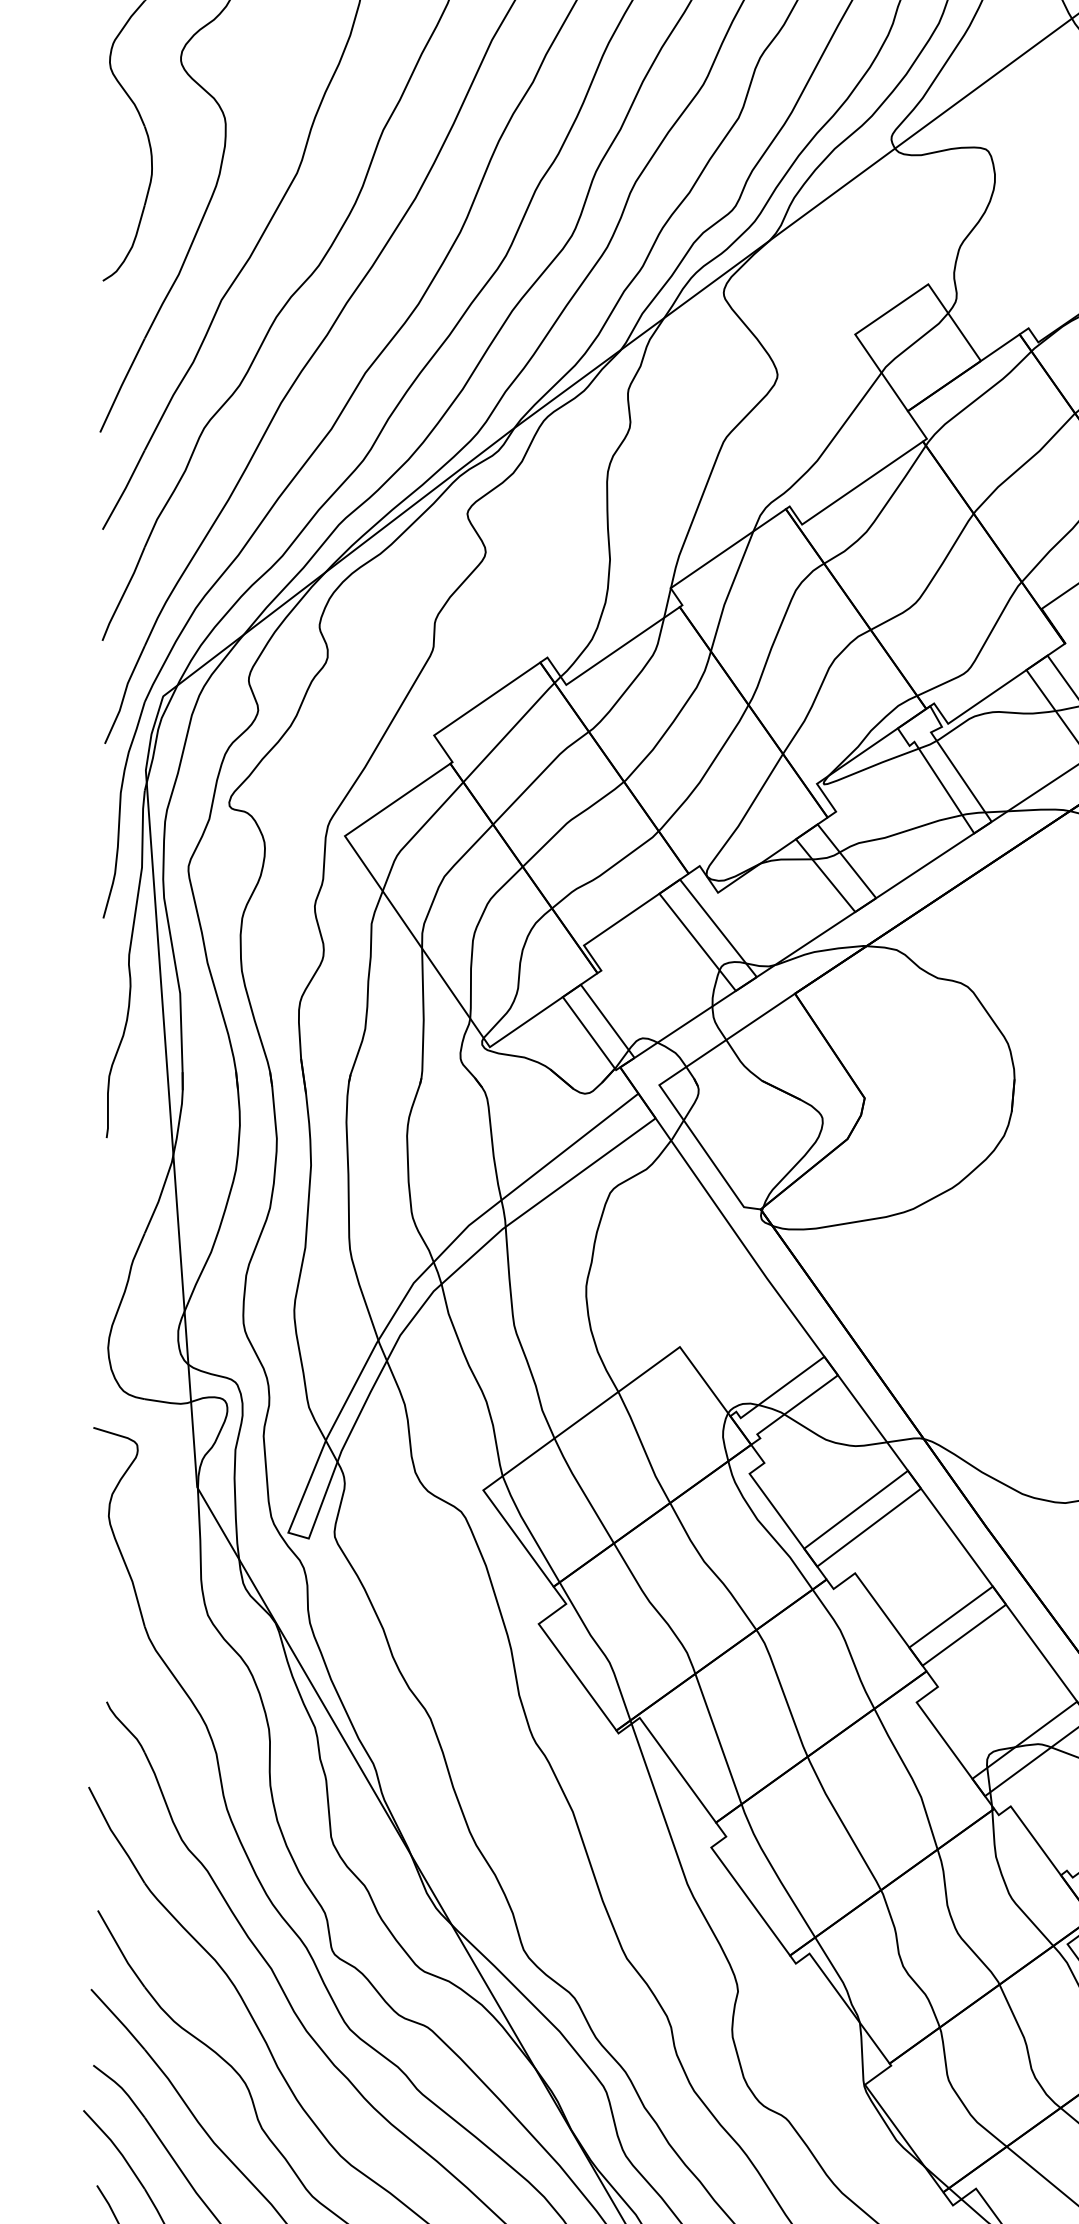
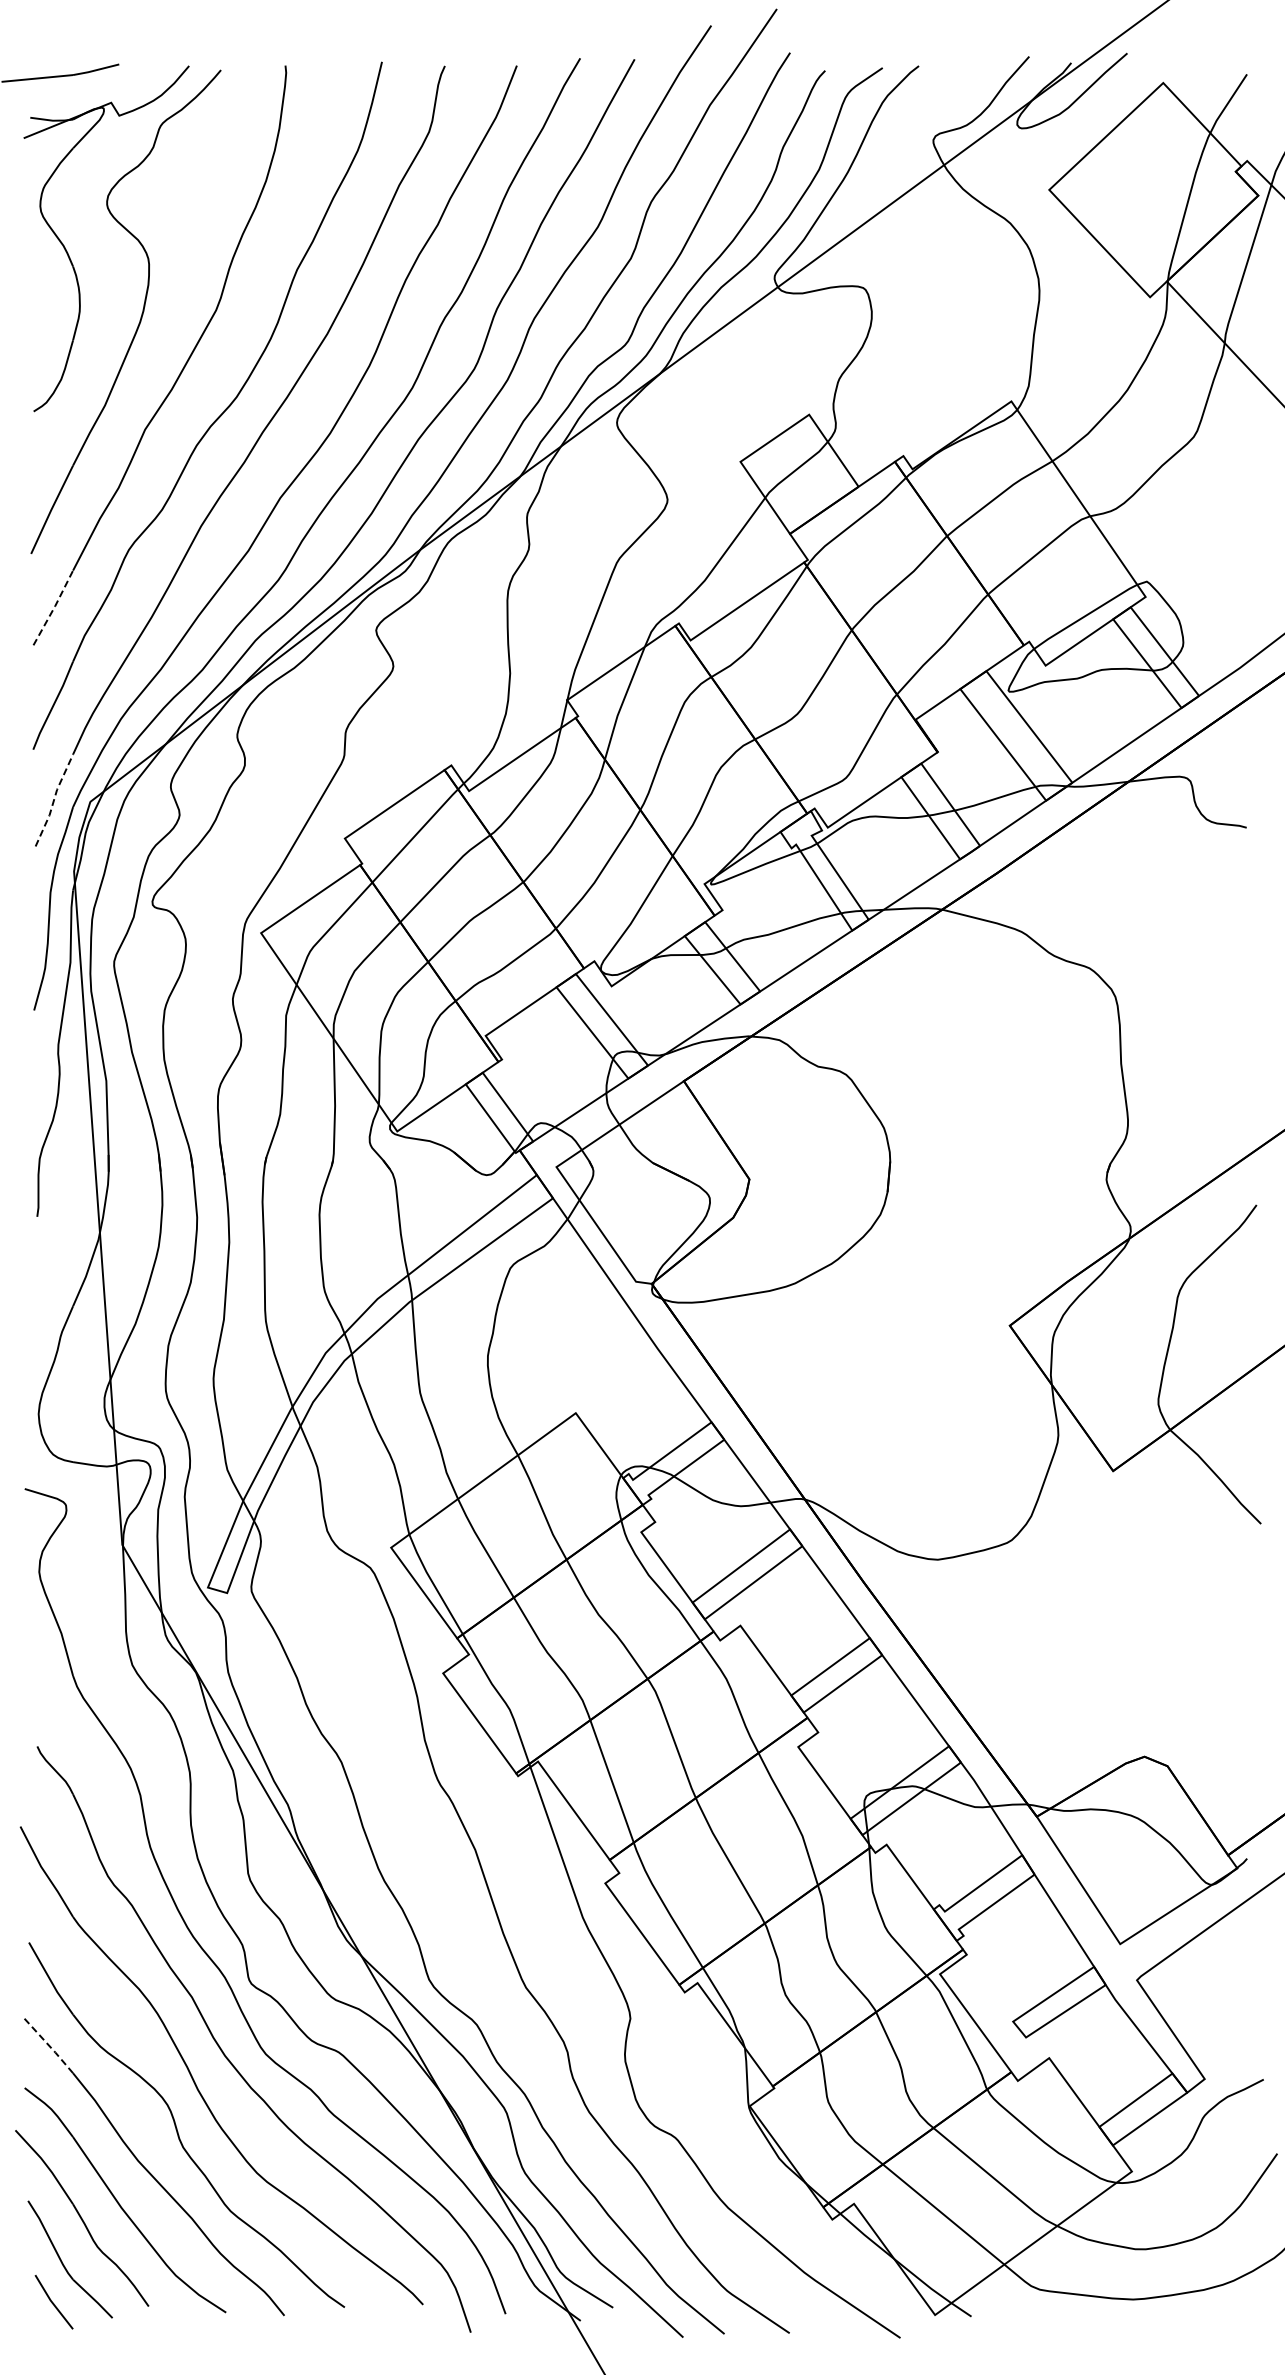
line: (125, 489) -> (54, 607), solid -> dashed
line: (125, 694) -> (54, 800), solid -> dashed
line: (118, 2020) -> (48, 2045), solid -> dashed

